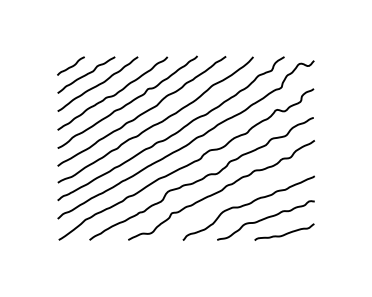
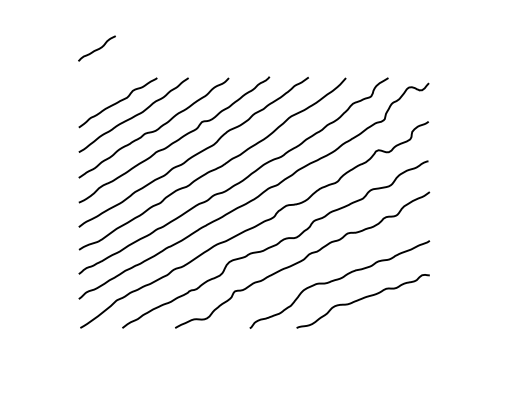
curve: (71, 66) -> (97, 48), moved
curve: (284, 233) -> (388, 319), removed

